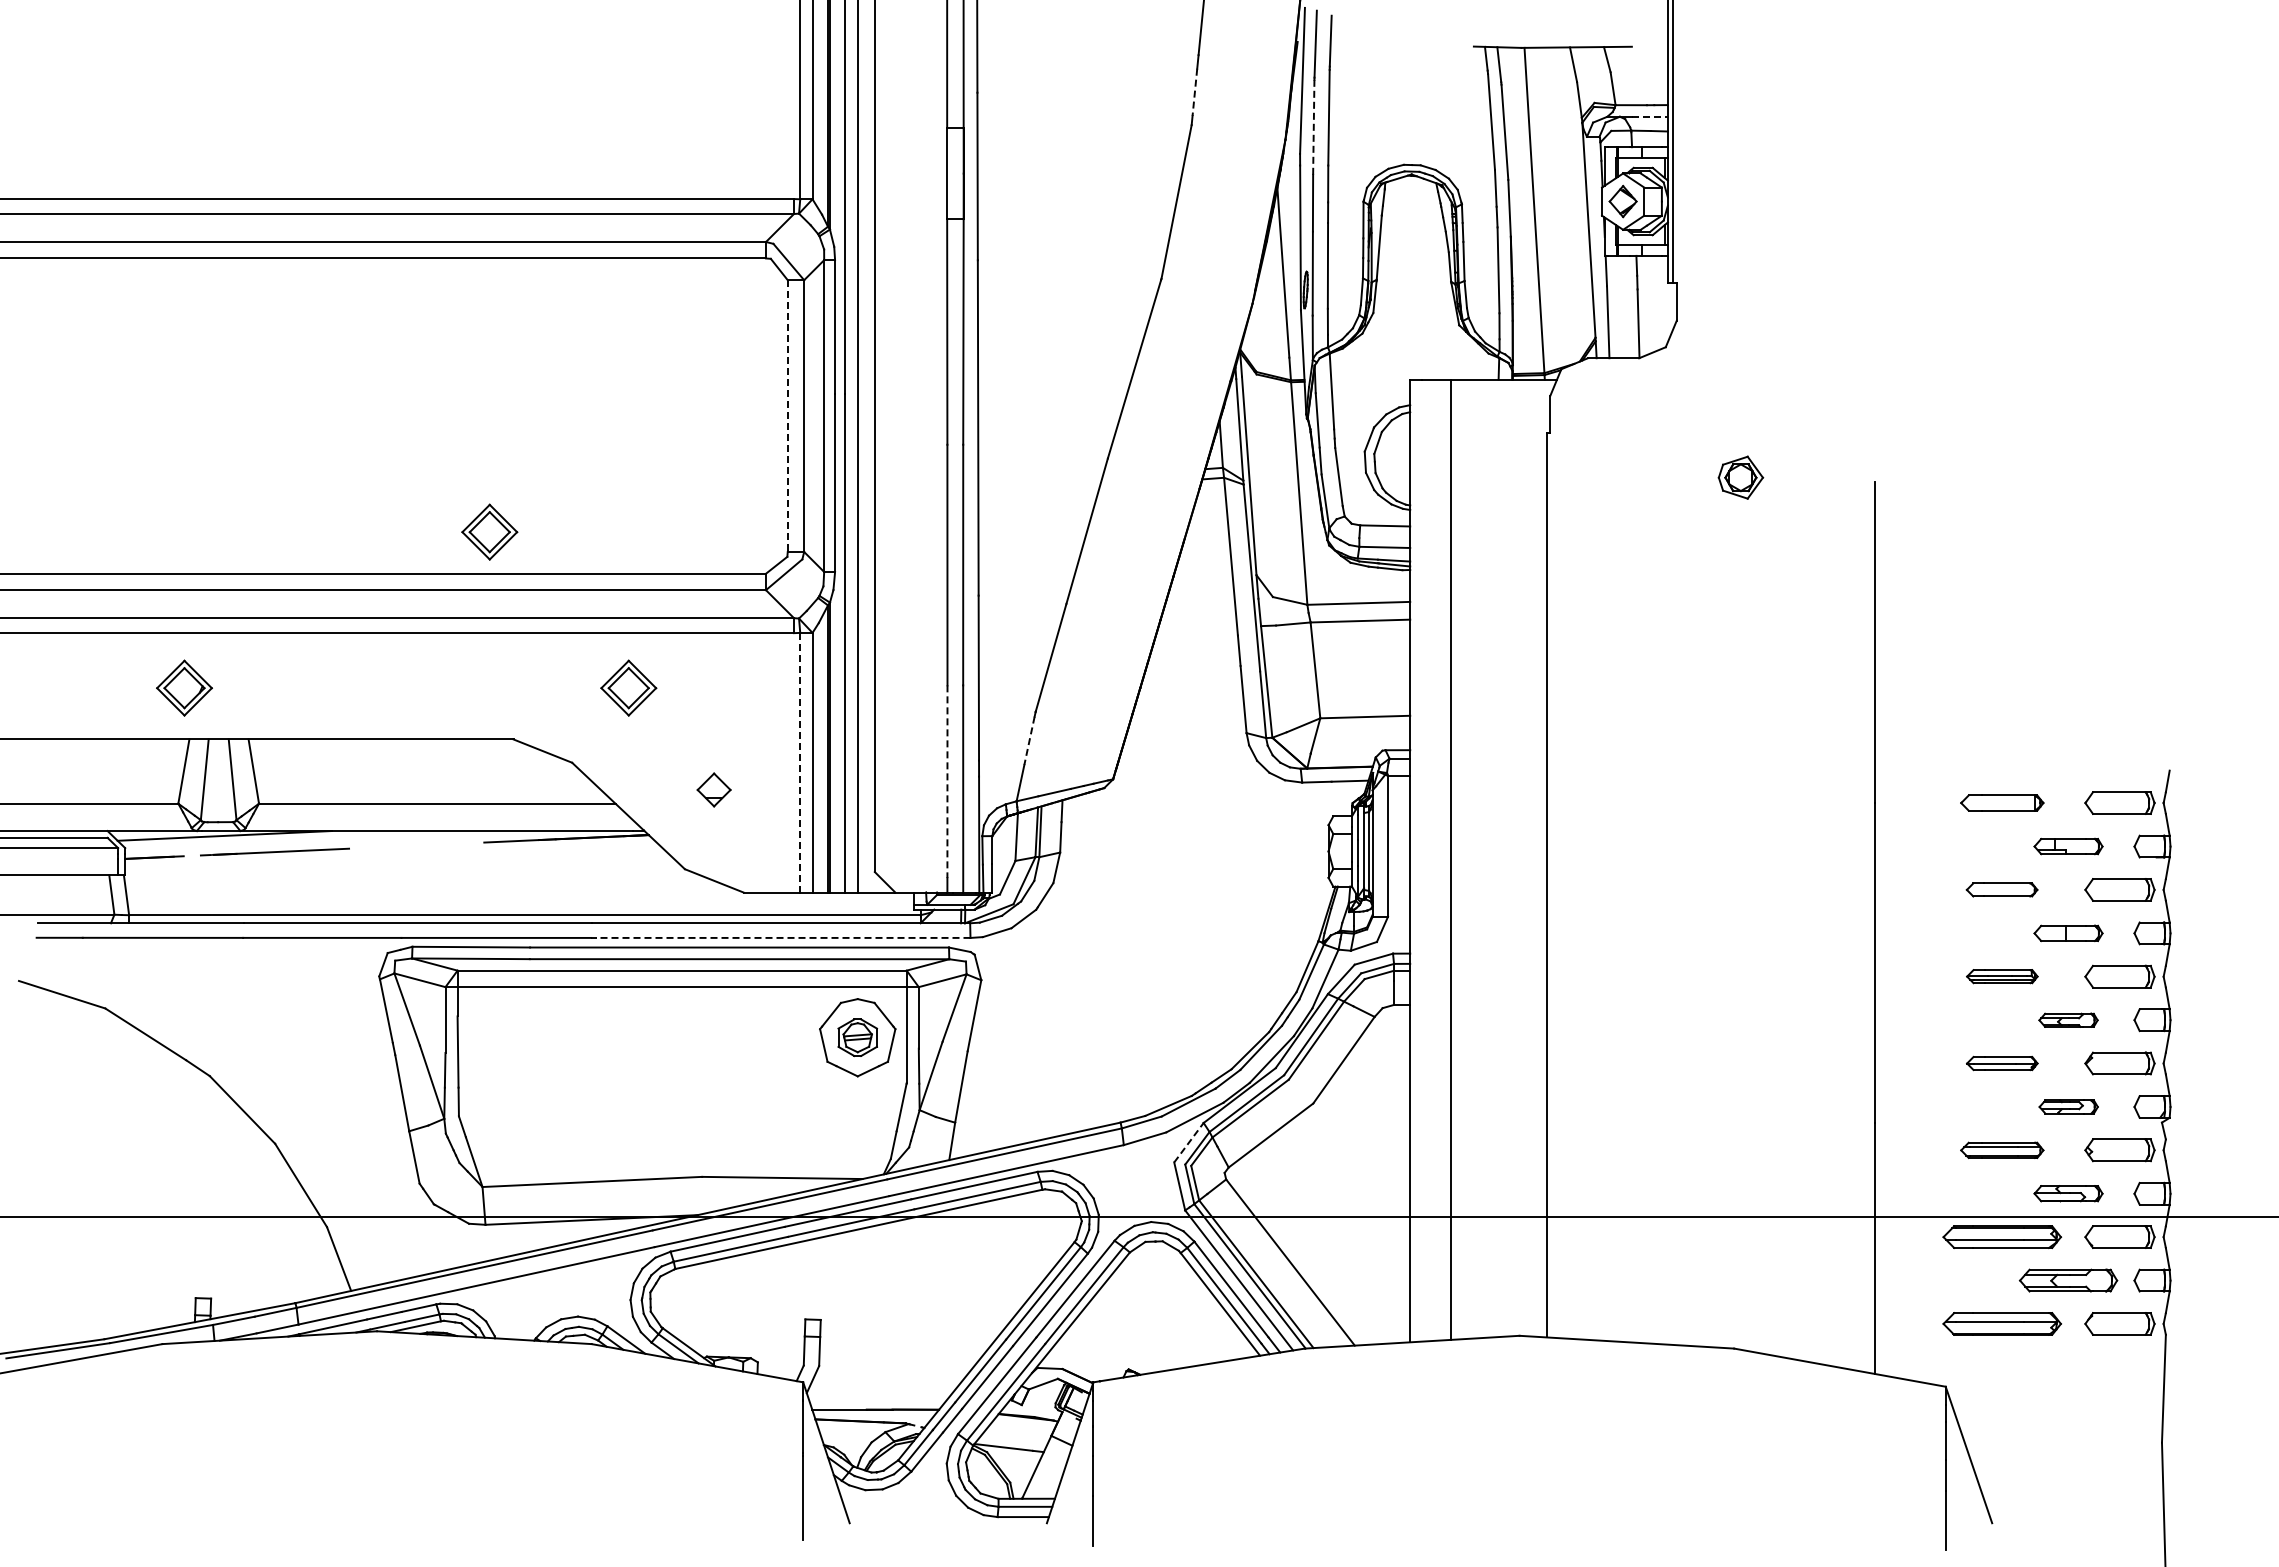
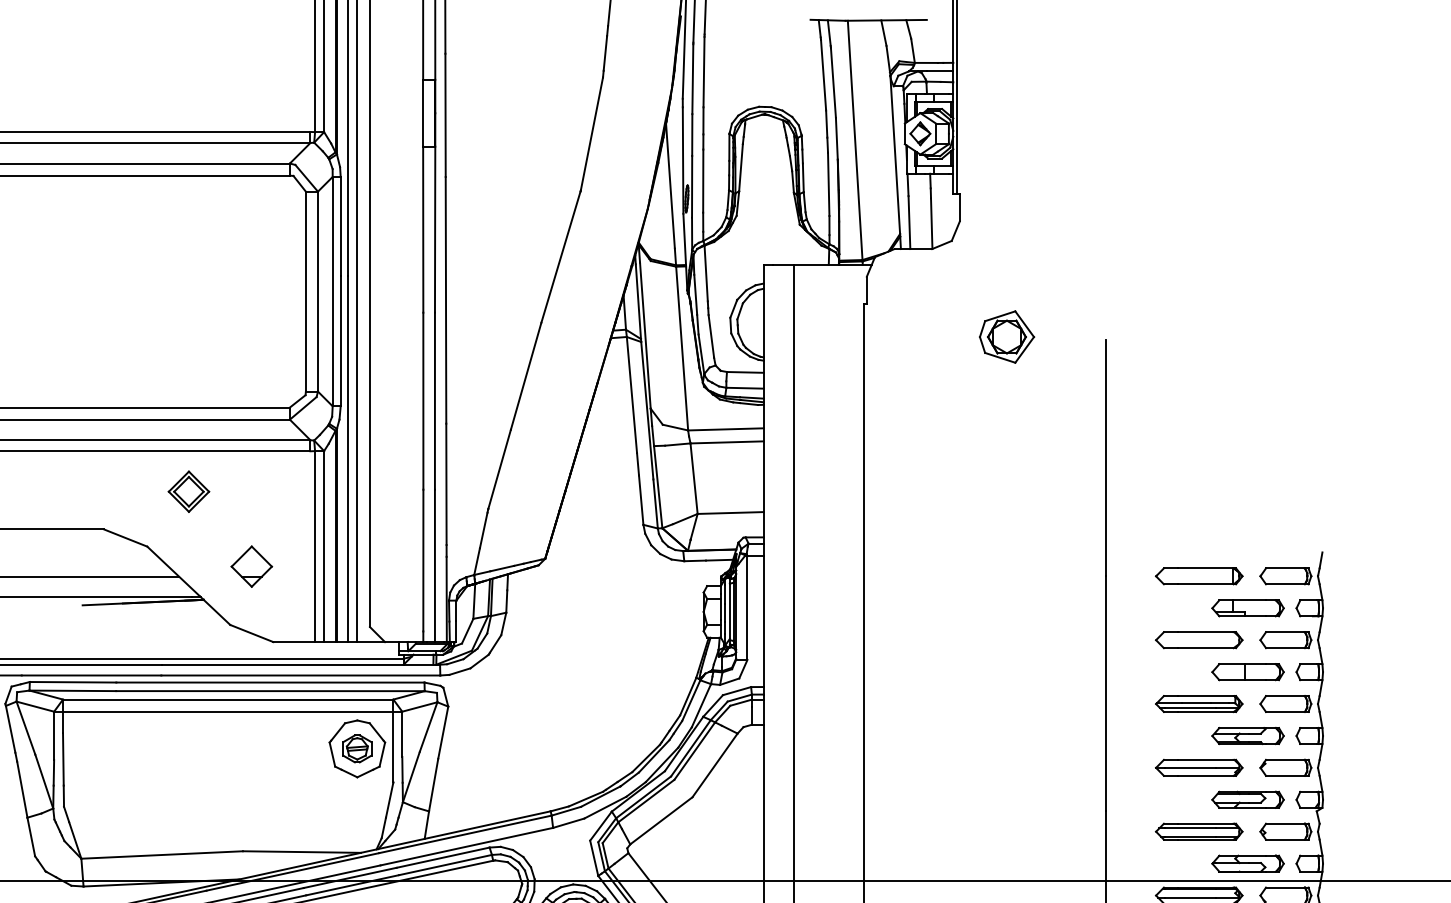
line: (1194, 92) -> (605, 53), dashed -> solid
line: (1650, 116) -> (940, 71), dashed -> solid
line: (1313, 126) -> (692, 78), dashed -> solid
line: (787, 416) -> (305, 291), dashed -> solid
part: (1740, 477) -> (1006, 336), size x1.67
part: (489, 531) -> (86, 376), removed
line: (1029, 740) -> (483, 530), dashed -> solid
line: (800, 762) -> (315, 546), dashed -> solid
line: (947, 782) -> (423, 561), dashed -> solid
part: (713, 789) -> (251, 566), size x1.67
part: (2002, 802) -> (1199, 575), size x1.43
part: (2068, 846) -> (1248, 608), size x1.43
part: (2001, 889) -> (1198, 639), size x1.67
part: (2068, 933) -> (1248, 672), size x1.43
line: (780, 937) -> (300, 675), dashed -> solid
part: (2002, 976) -> (1199, 703), size x1.67
part: (2068, 1020) -> (1248, 736), size x1.67
part: (2002, 1063) -> (1199, 767), size x1.67
part: (2068, 1106) -> (1248, 799), size x1.67
line: (1188, 1142) -> (600, 825), dashed -> solid
part: (2002, 1150) -> (1199, 831), size x1.43
part: (2068, 1193) -> (1248, 863), size x1.43

